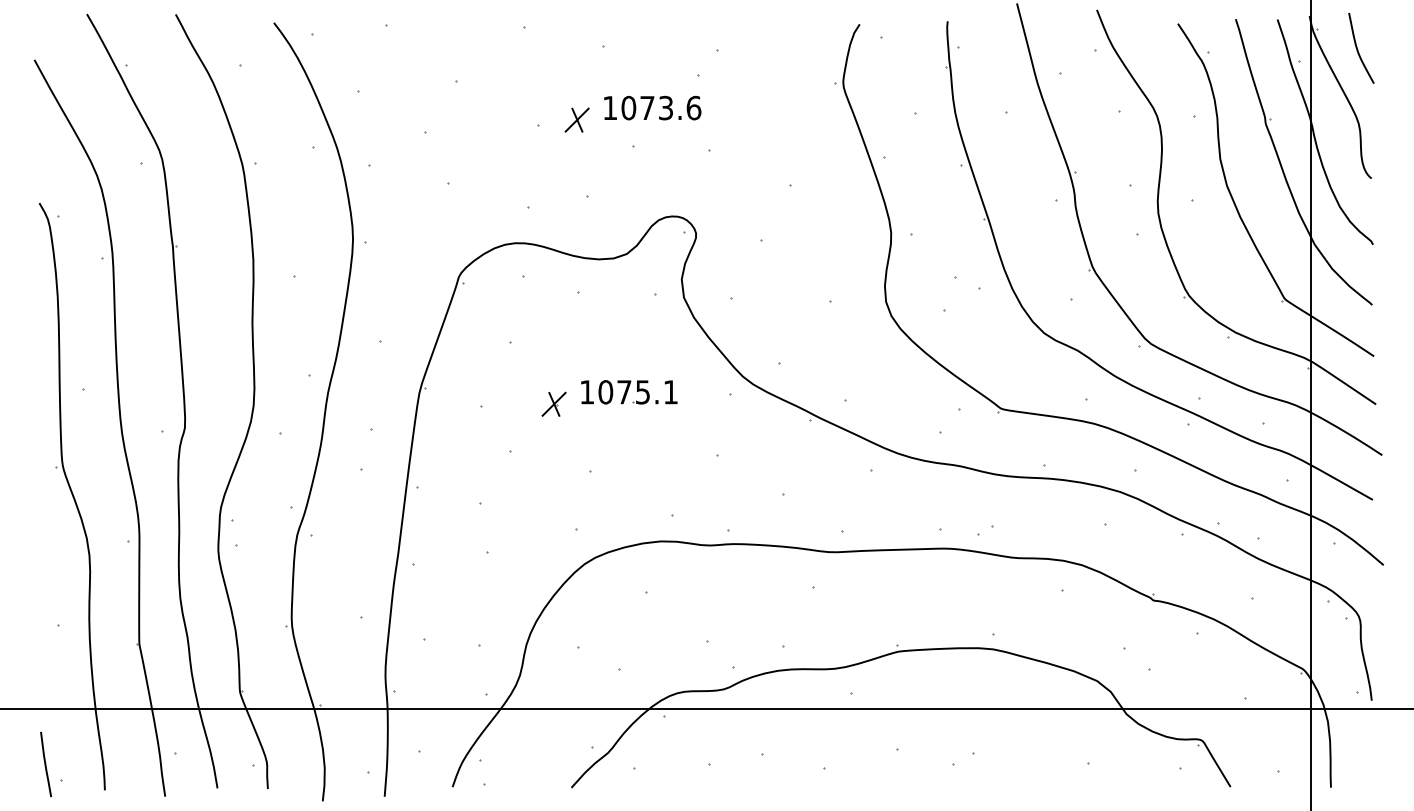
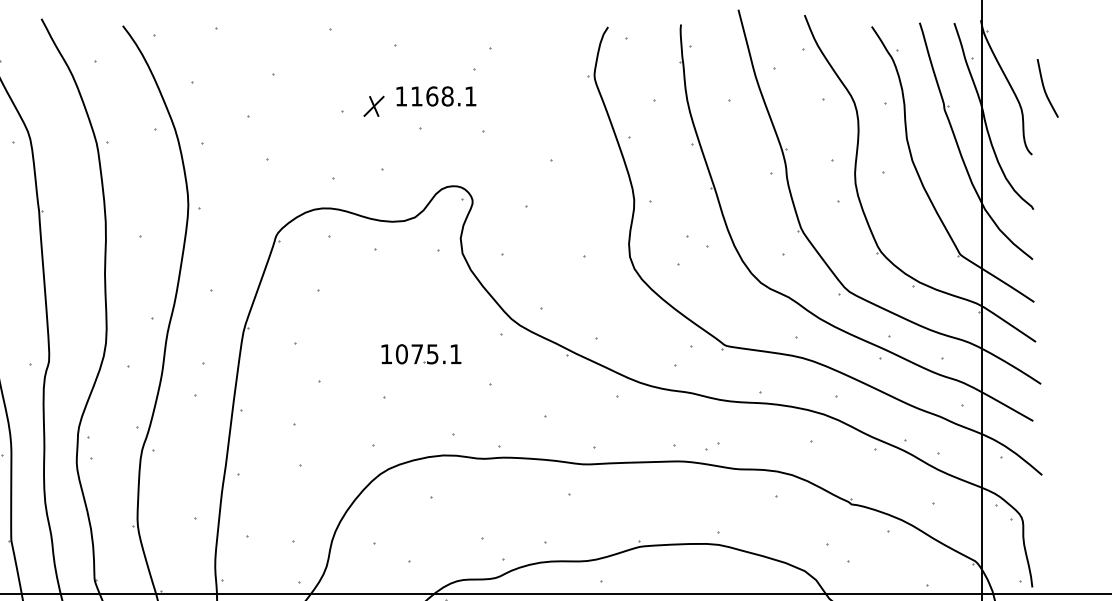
curve: (1358, 49) -> (1045, 89), moved
text: (661, 107) -> (443, 95), 1073.6 -> 1168.1
part: (629, 392) -> (421, 354), moved
part: (553, 403) -> (354, 341), removed

